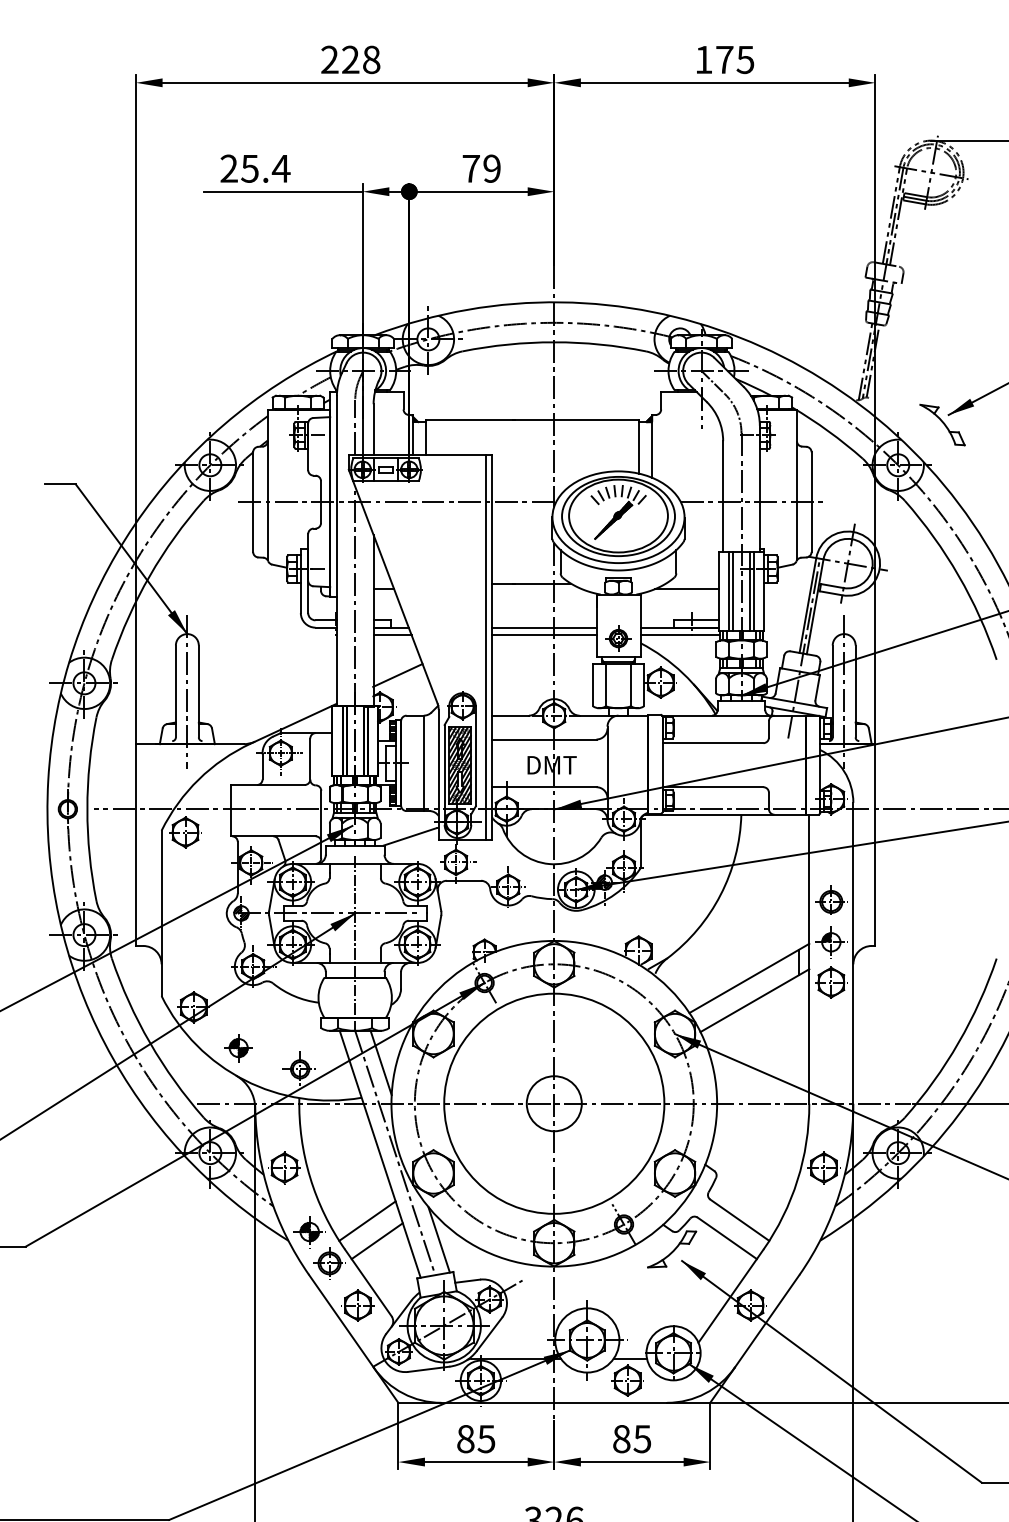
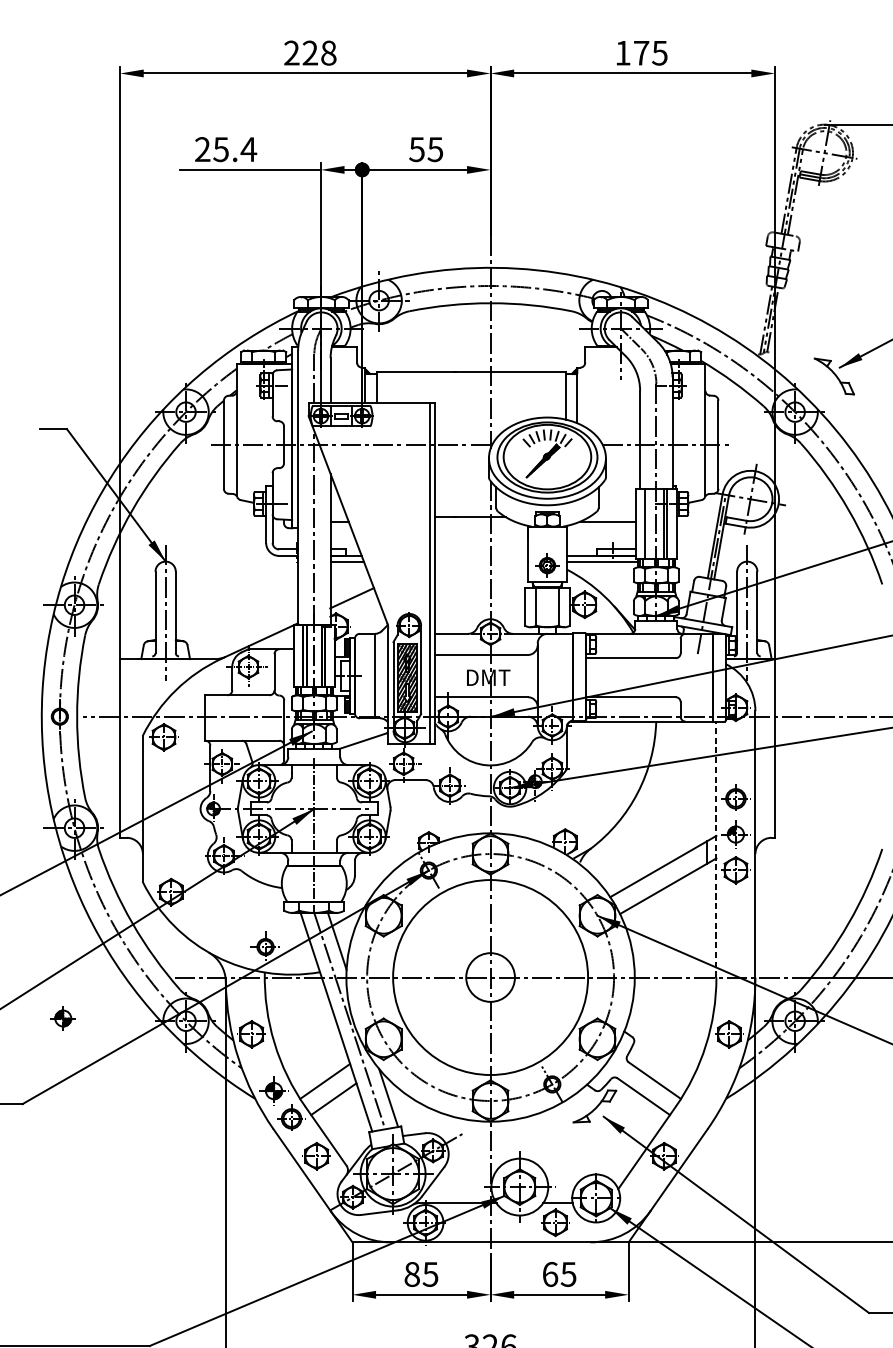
text: (481, 168) -> (426, 149), 79 -> 55
line: (732, 591) -> (648, 523), removed
line: (543, 627) -> (481, 555), removed
line: (543, 635) -> (481, 562), removed
line: (809, 959) -> (716, 849), solid -> dashed
part: (238, 1048) -> (63, 1018), moved
text: (621, 1438) -> (550, 1273), 85 -> 65

